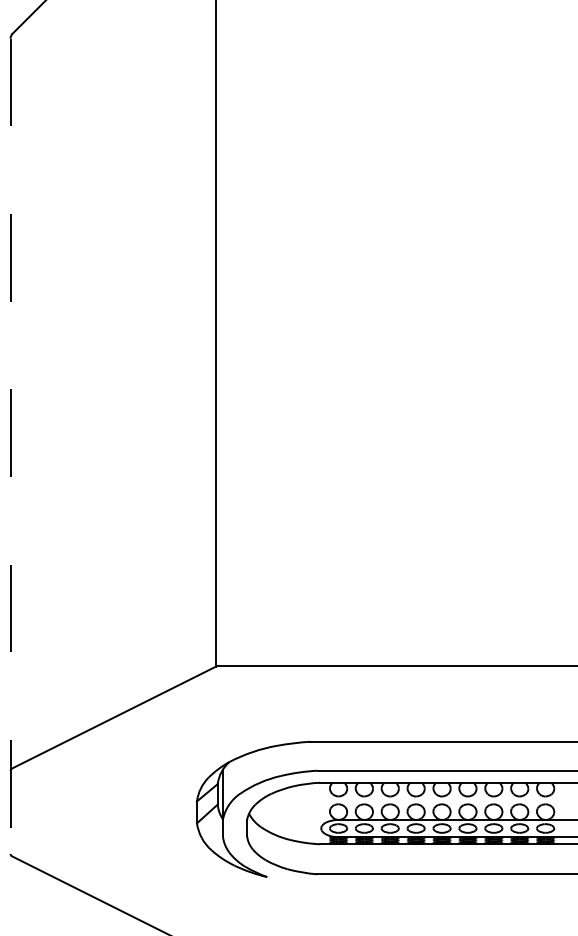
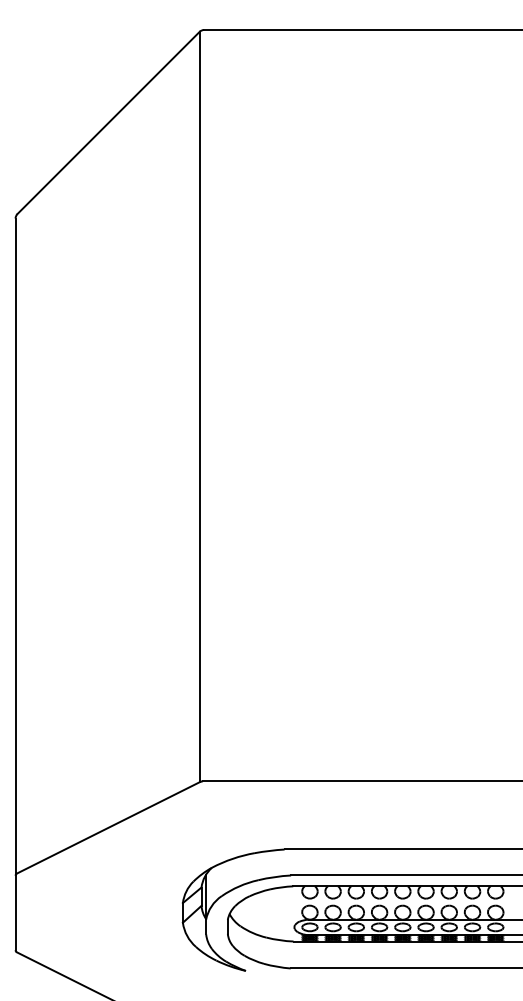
line: (10, 446) -> (15, 584), dashed -> solid

